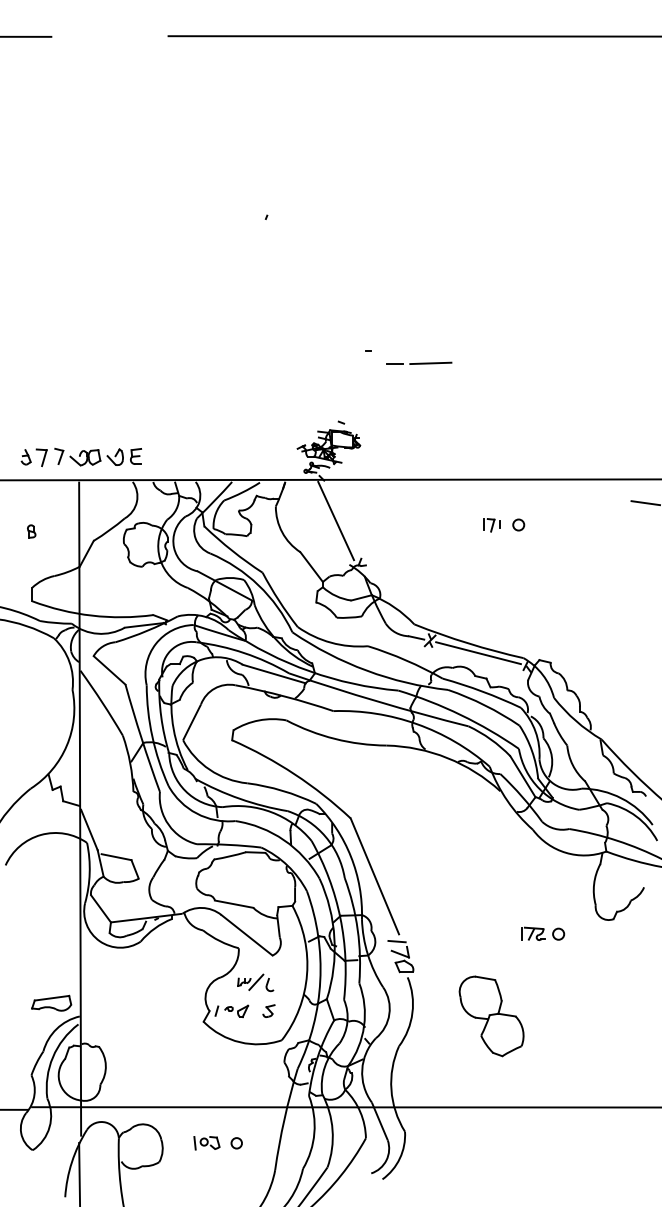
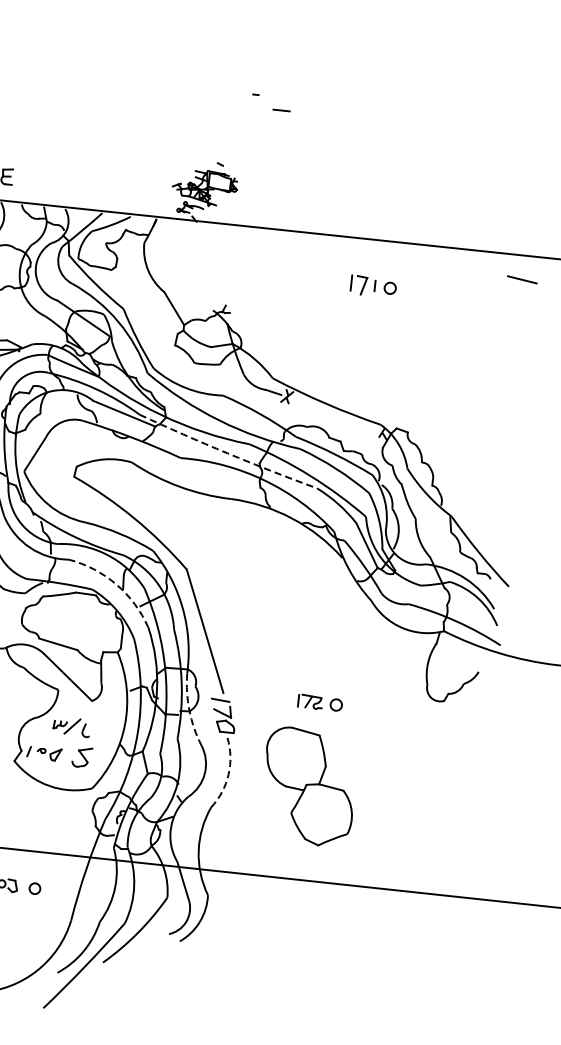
line: (430, 363) -> (317, 113), removed
line: (336, 520) -> (204, 263), removed
part: (491, 525) -> (362, 285), size x1.4
line: (478, 653) -> (335, 415), removed
arc: (378, 701) -> (227, 453), solid -> dashed
arc: (284, 840) -> (116, 584), solid -> dashed
part: (543, 933) -> (320, 702), moved
arc: (367, 954) -> (189, 710), solid -> dashed
part: (268, 1010) -> (81, 756), size x1.6
arc: (412, 1012) -> (228, 774), solid -> dashed
part: (491, 1016) -> (308, 787), size x1.4

